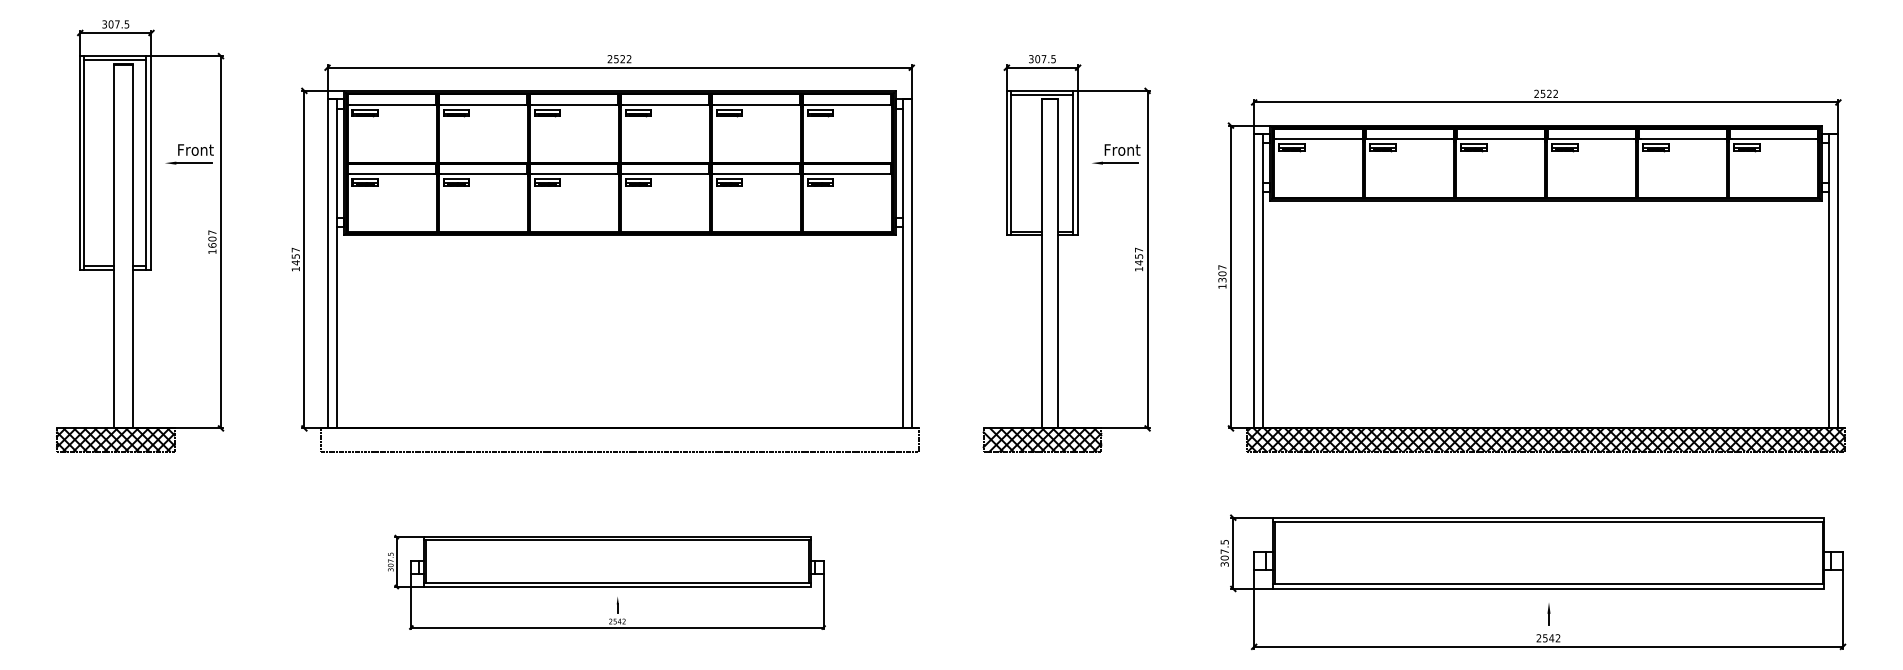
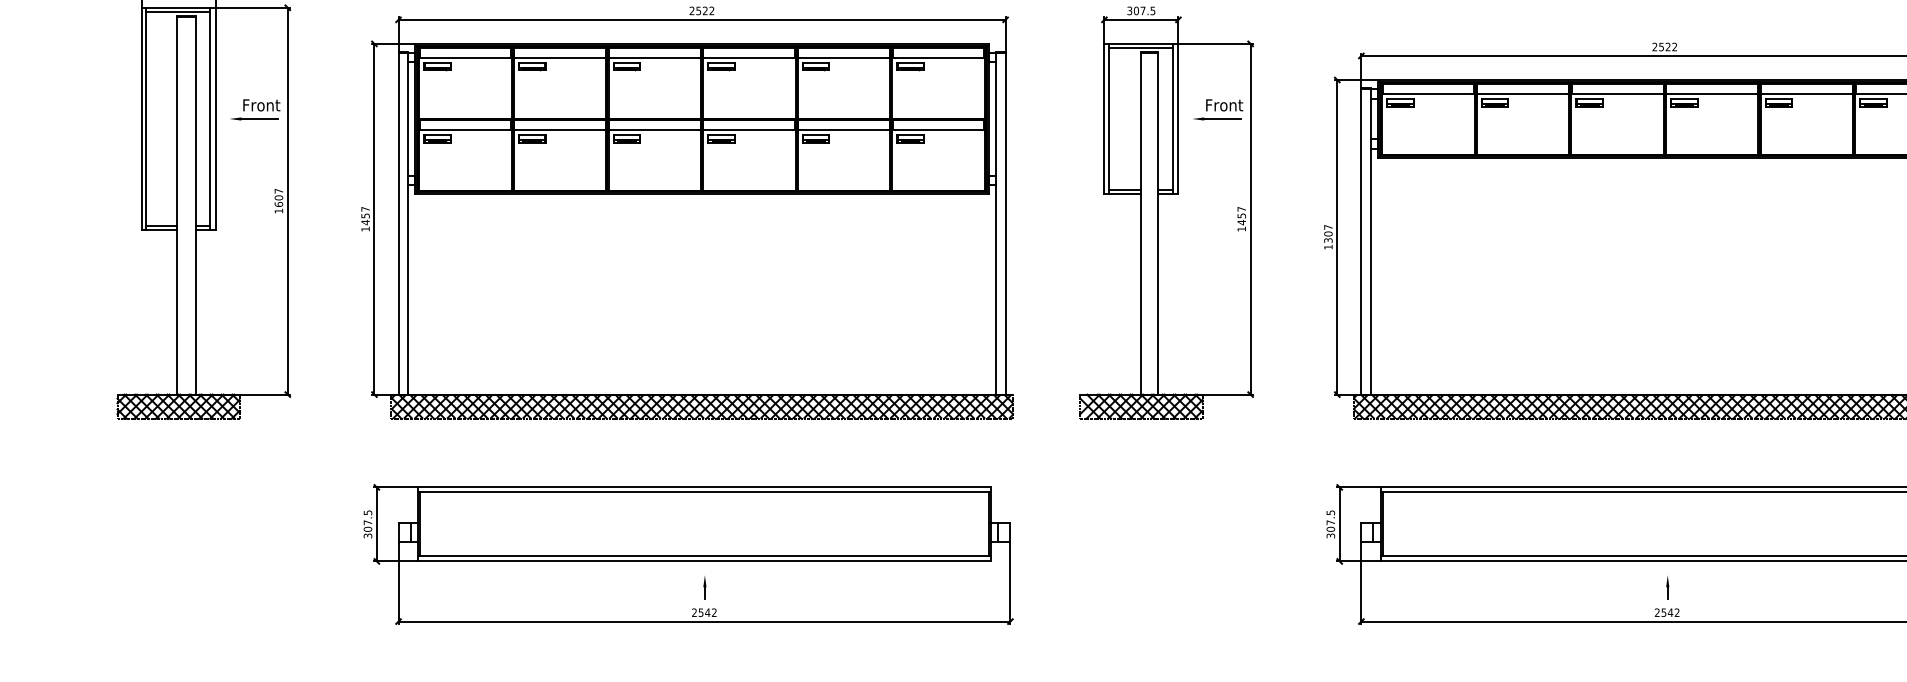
hatch: (619, 439) -> (701, 406), added
part: (606, 582) -> (688, 554), size x1.43

